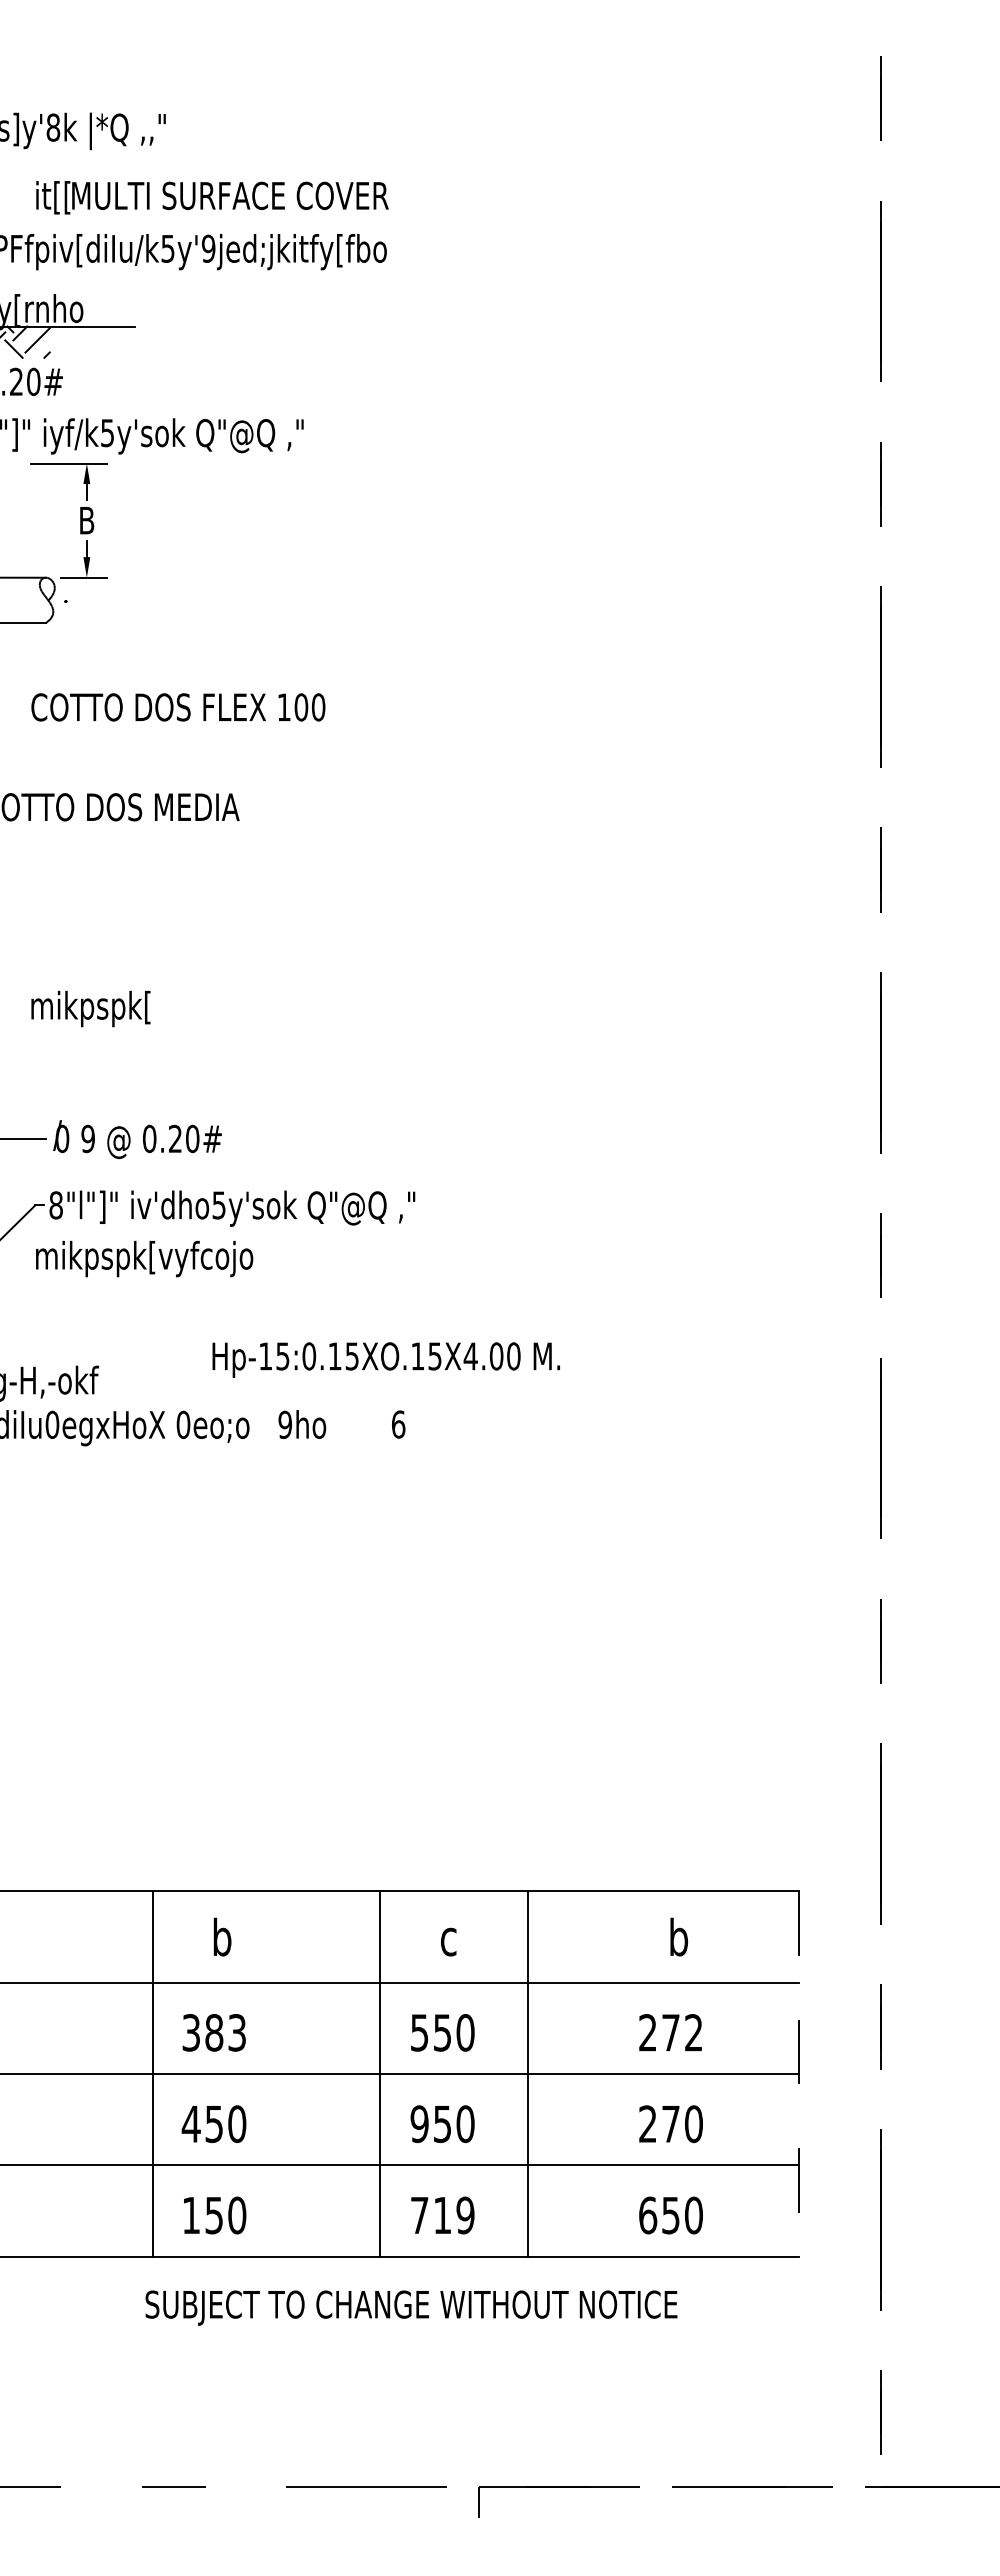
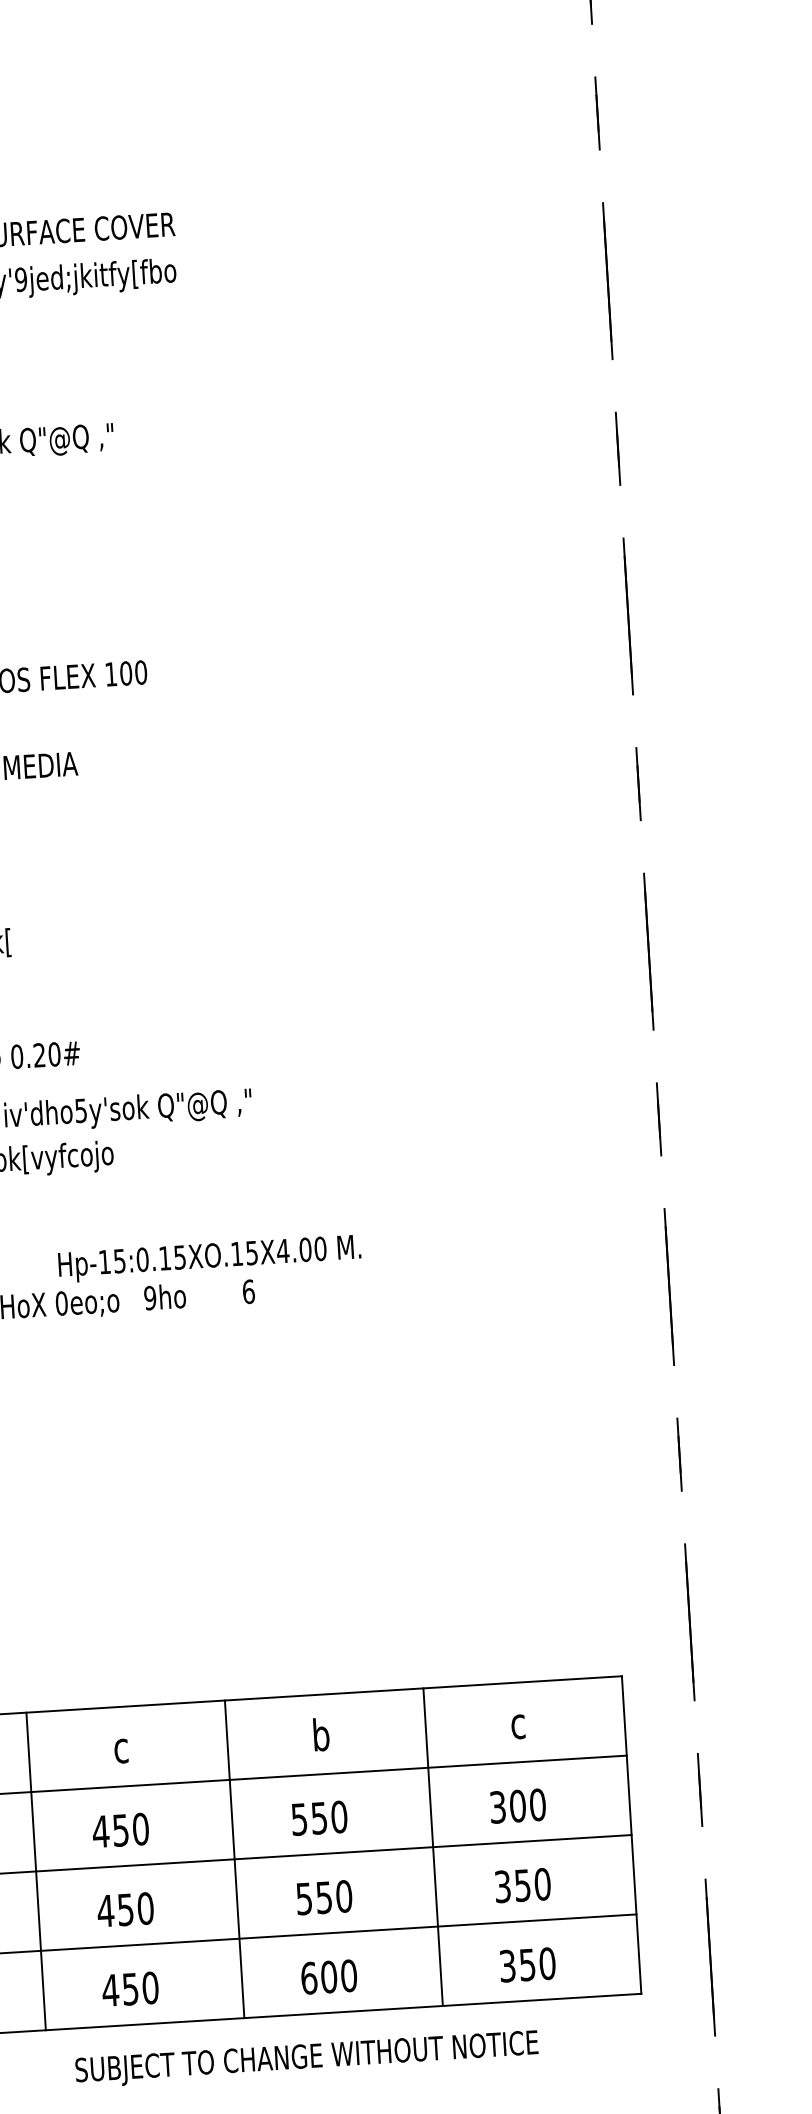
text: (385, 1359) -> (209, 1258), moved
text: (221, 1936) -> (122, 1746), b -> c
text: (450, 1936) -> (321, 1734), c -> b
text: (678, 1936) -> (519, 1722), b -> c
text: (213, 2032) -> (120, 1830), 383 -> 450
text: (670, 2032) -> (517, 1805), 272 -> 300
line: (153, 2073) -> (36, 1871), moved
line: (379, 2073) -> (234, 1858), moved
line: (527, 2073) -> (432, 1846), moved
line: (799, 2073) -> (631, 1834), dashed -> solid
text: (419, 2123) -> (304, 1898), 950 -> 550
text: (659, 2124) -> (512, 1886), 270 -> 350
text: (190, 2215) -> (109, 1990), 150 -> 450
text: (442, 2215) -> (328, 1977), 719 -> 600
text: (648, 2215) -> (508, 1966), 650 -> 350

